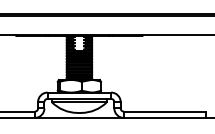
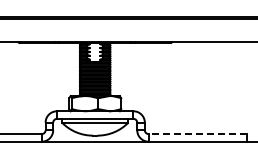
line: (164, 111) -> (197, 134), solid -> dashed

